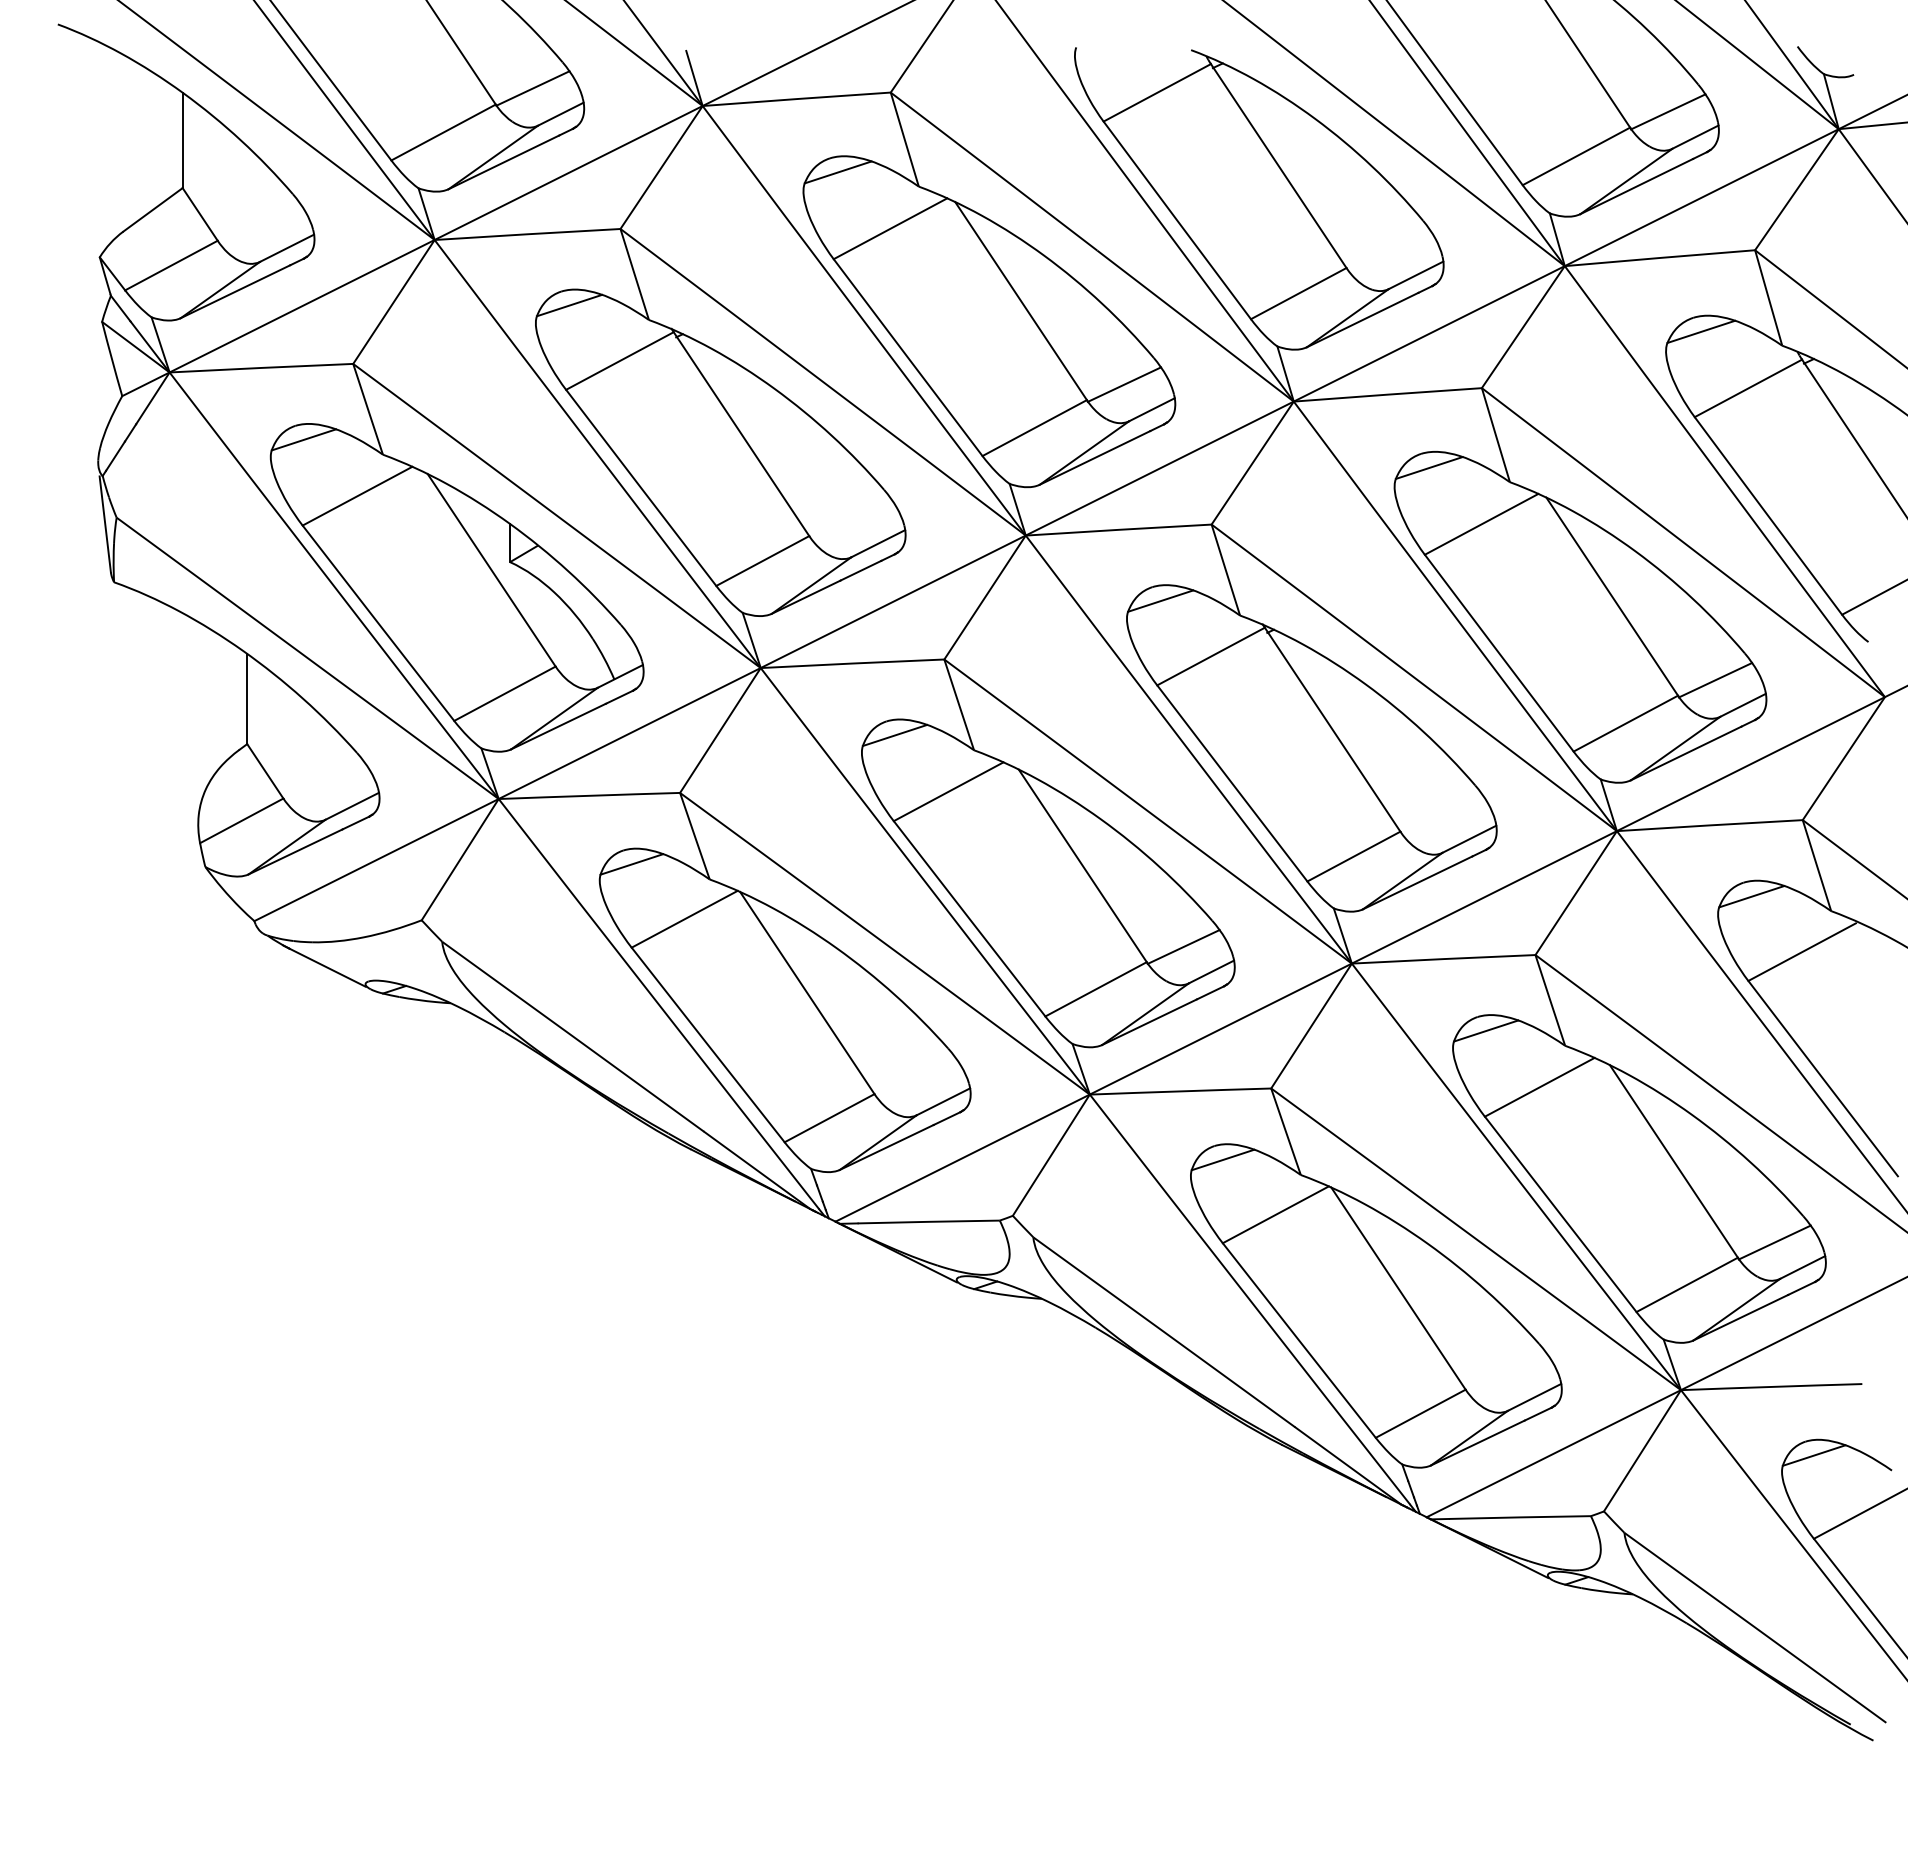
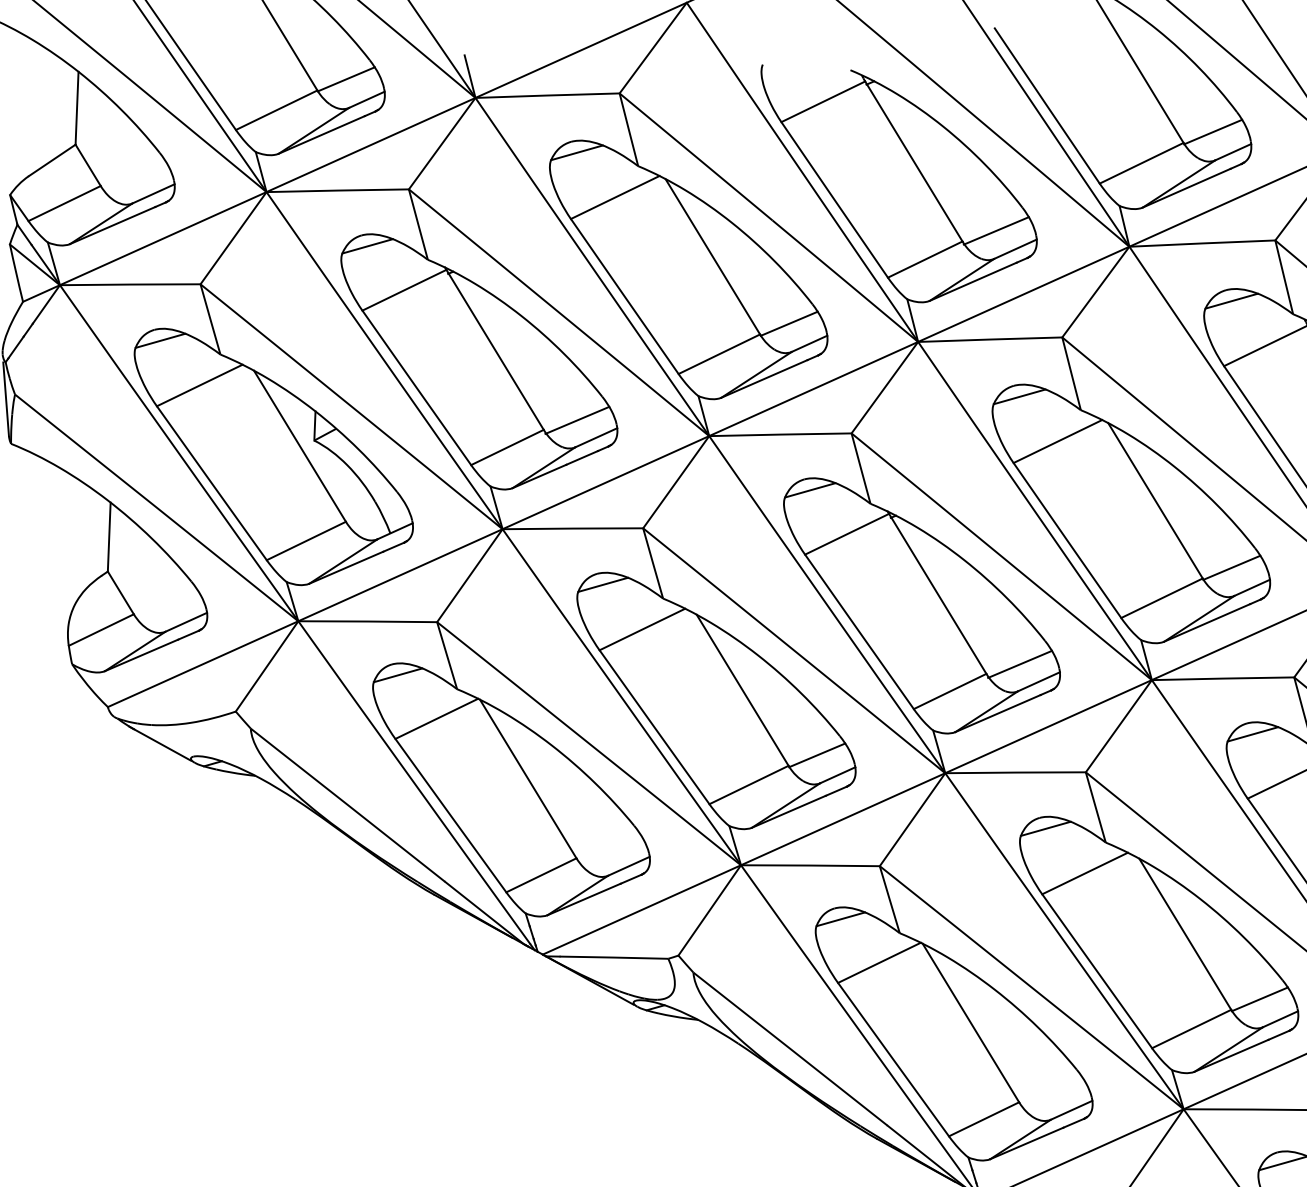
line: (1389, 252) -> (995, 230), added
line: (852, 521) -> (577, 420), added
line: (1443, 817) -> (1019, 664), added

